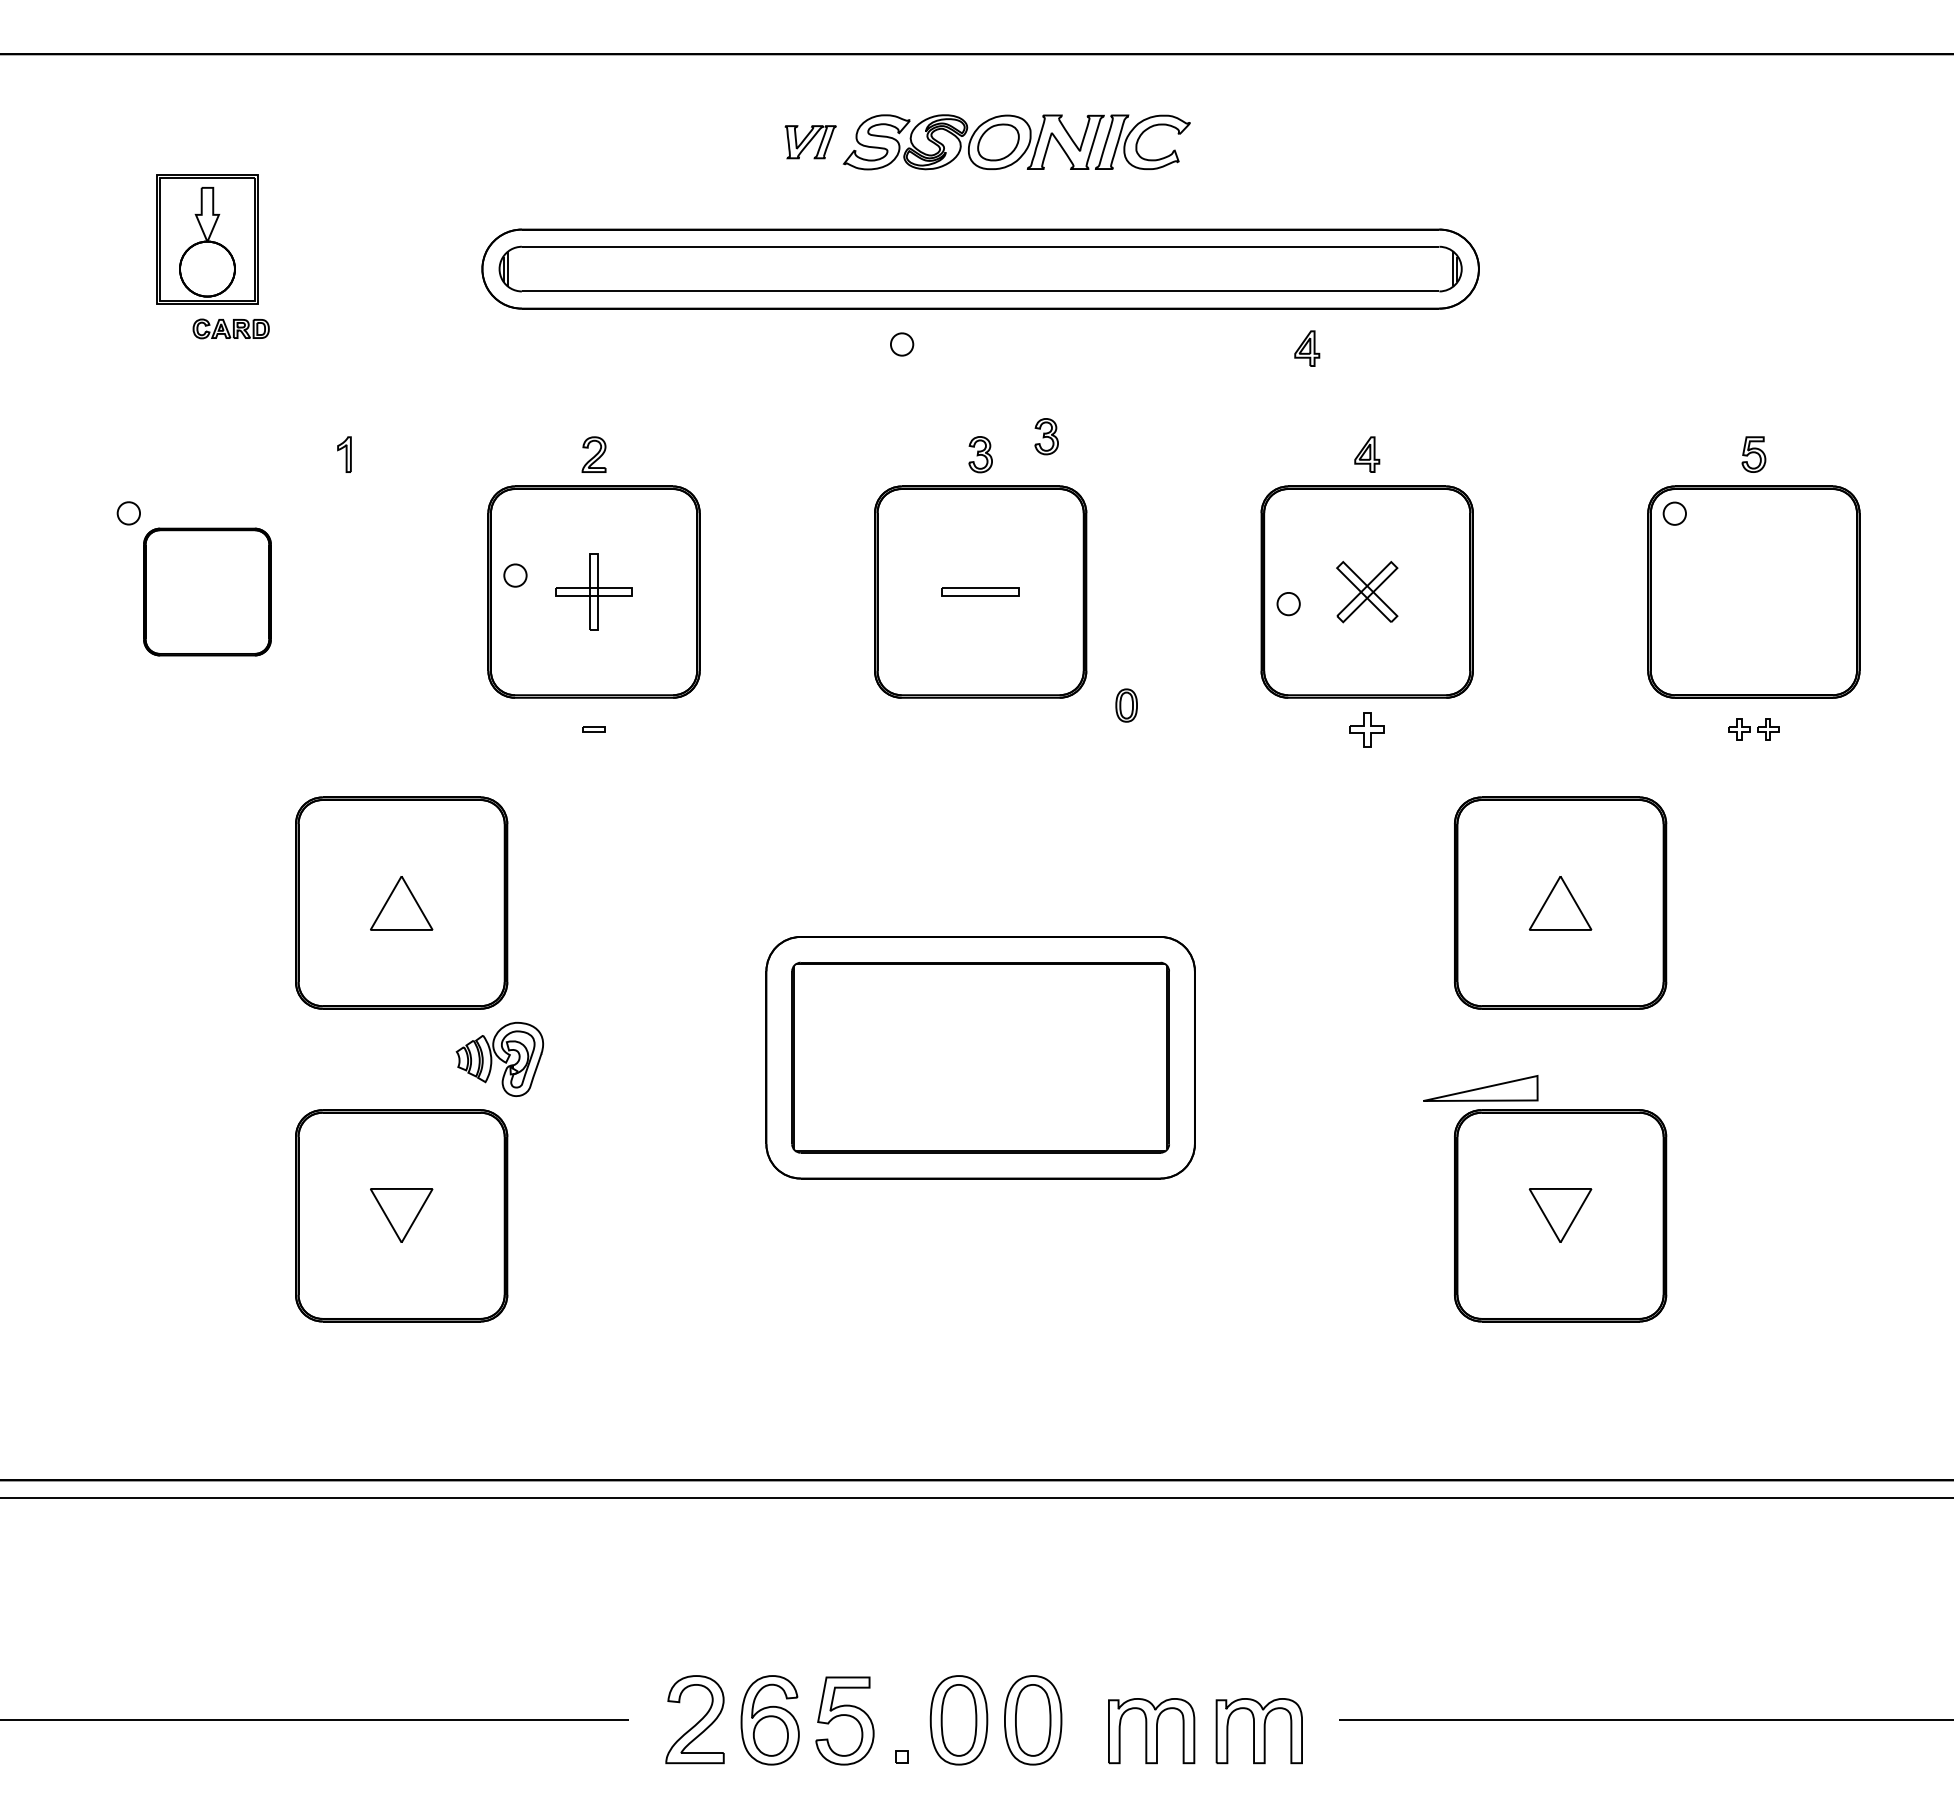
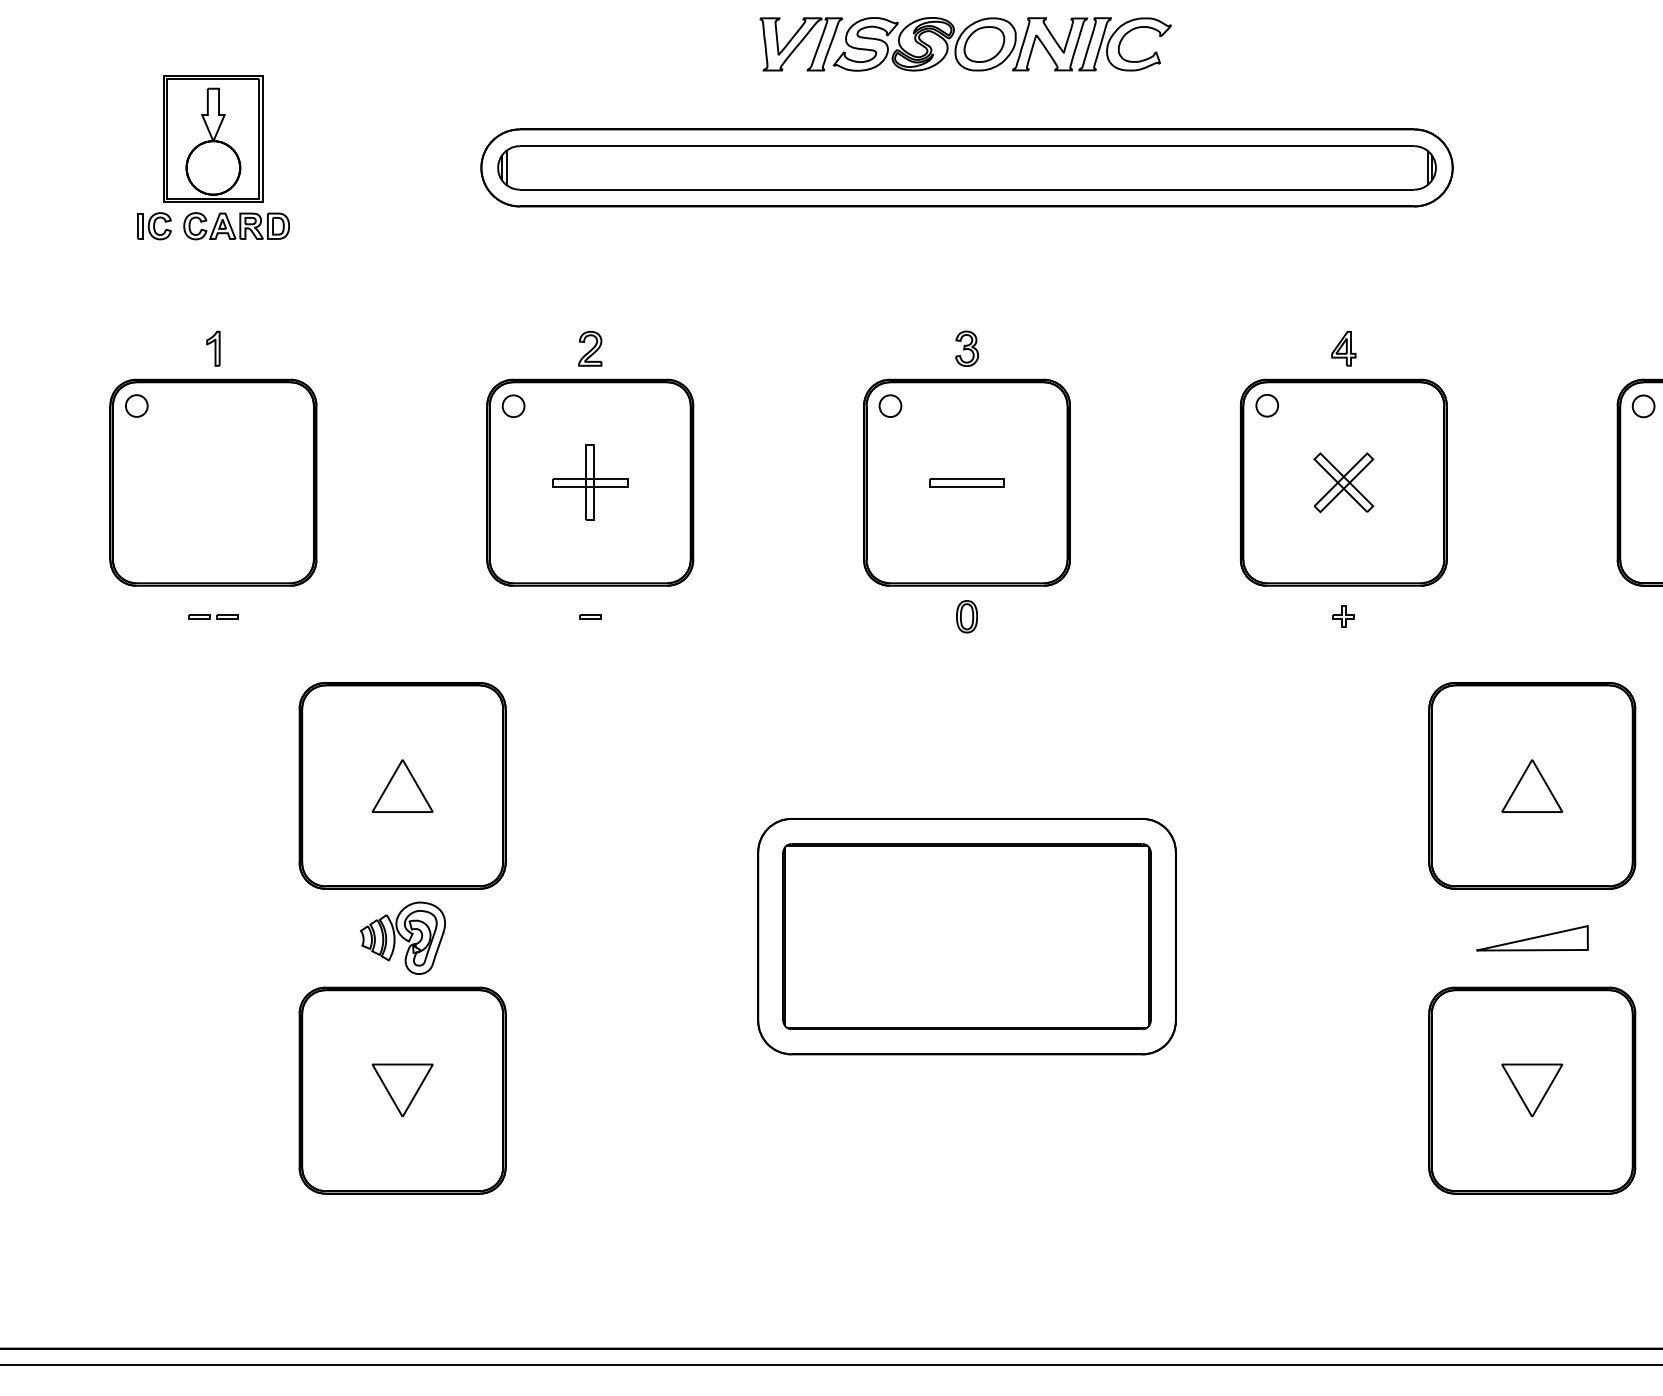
part: (810, 141) -> (801, 43), size x1.67
part: (146, 328) -> (153, 225), added
part: (230, 328) -> (235, 225), size x1.43
part: (902, 344) -> (890, 406), moved
part: (1307, 348) -> (1285, 245), removed
part: (1046, 436) -> (1031, 331), removed
part: (344, 454) -> (213, 348), moved
part: (515, 575) -> (513, 406), moved
part: (207, 591) -> (213, 482), size x1.67
part: (1288, 604) -> (1267, 406), moved
part: (1126, 705) -> (966, 616), moved
part: (207, 729) -> (213, 616), added
part: (1367, 729) -> (1344, 616), size x0.62
part: (499, 1058) -> (402, 937), moved
part: (1480, 1088) -> (1532, 938), moved

